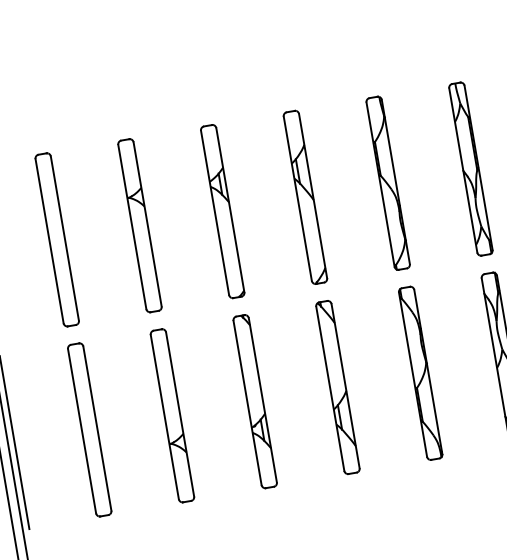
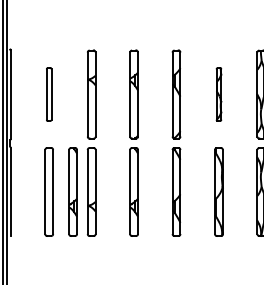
part: (387, 183) -> (218, 94), size x0.6
part: (55, 240) -> (48, 94), size x0.6
part: (134, 421) -> (72, 191), added

